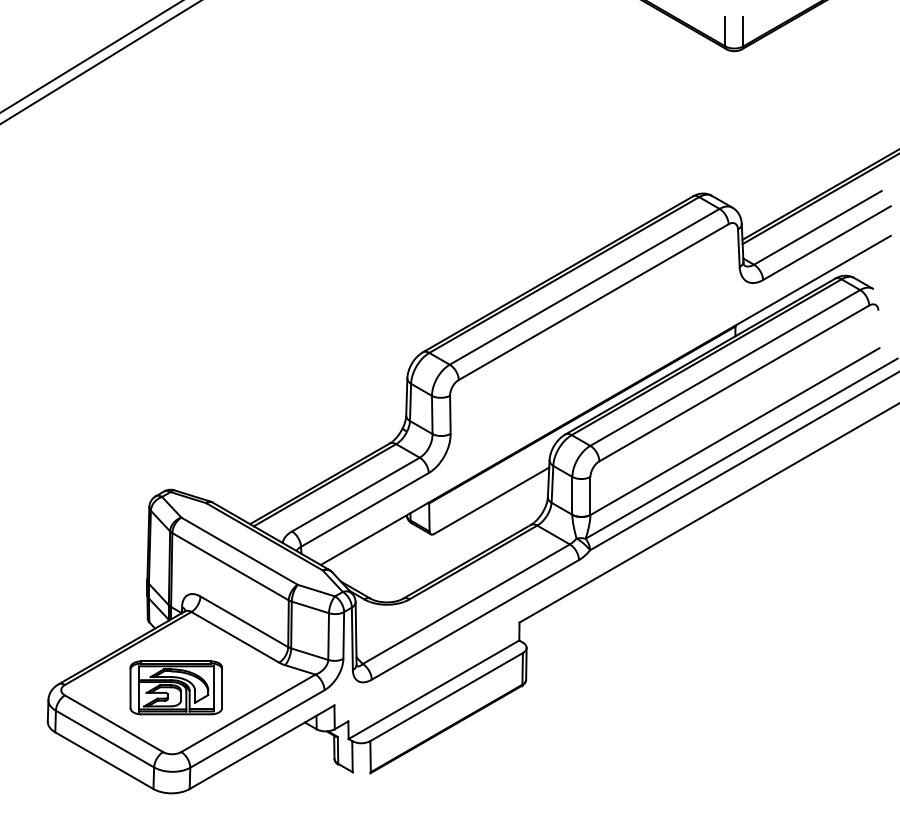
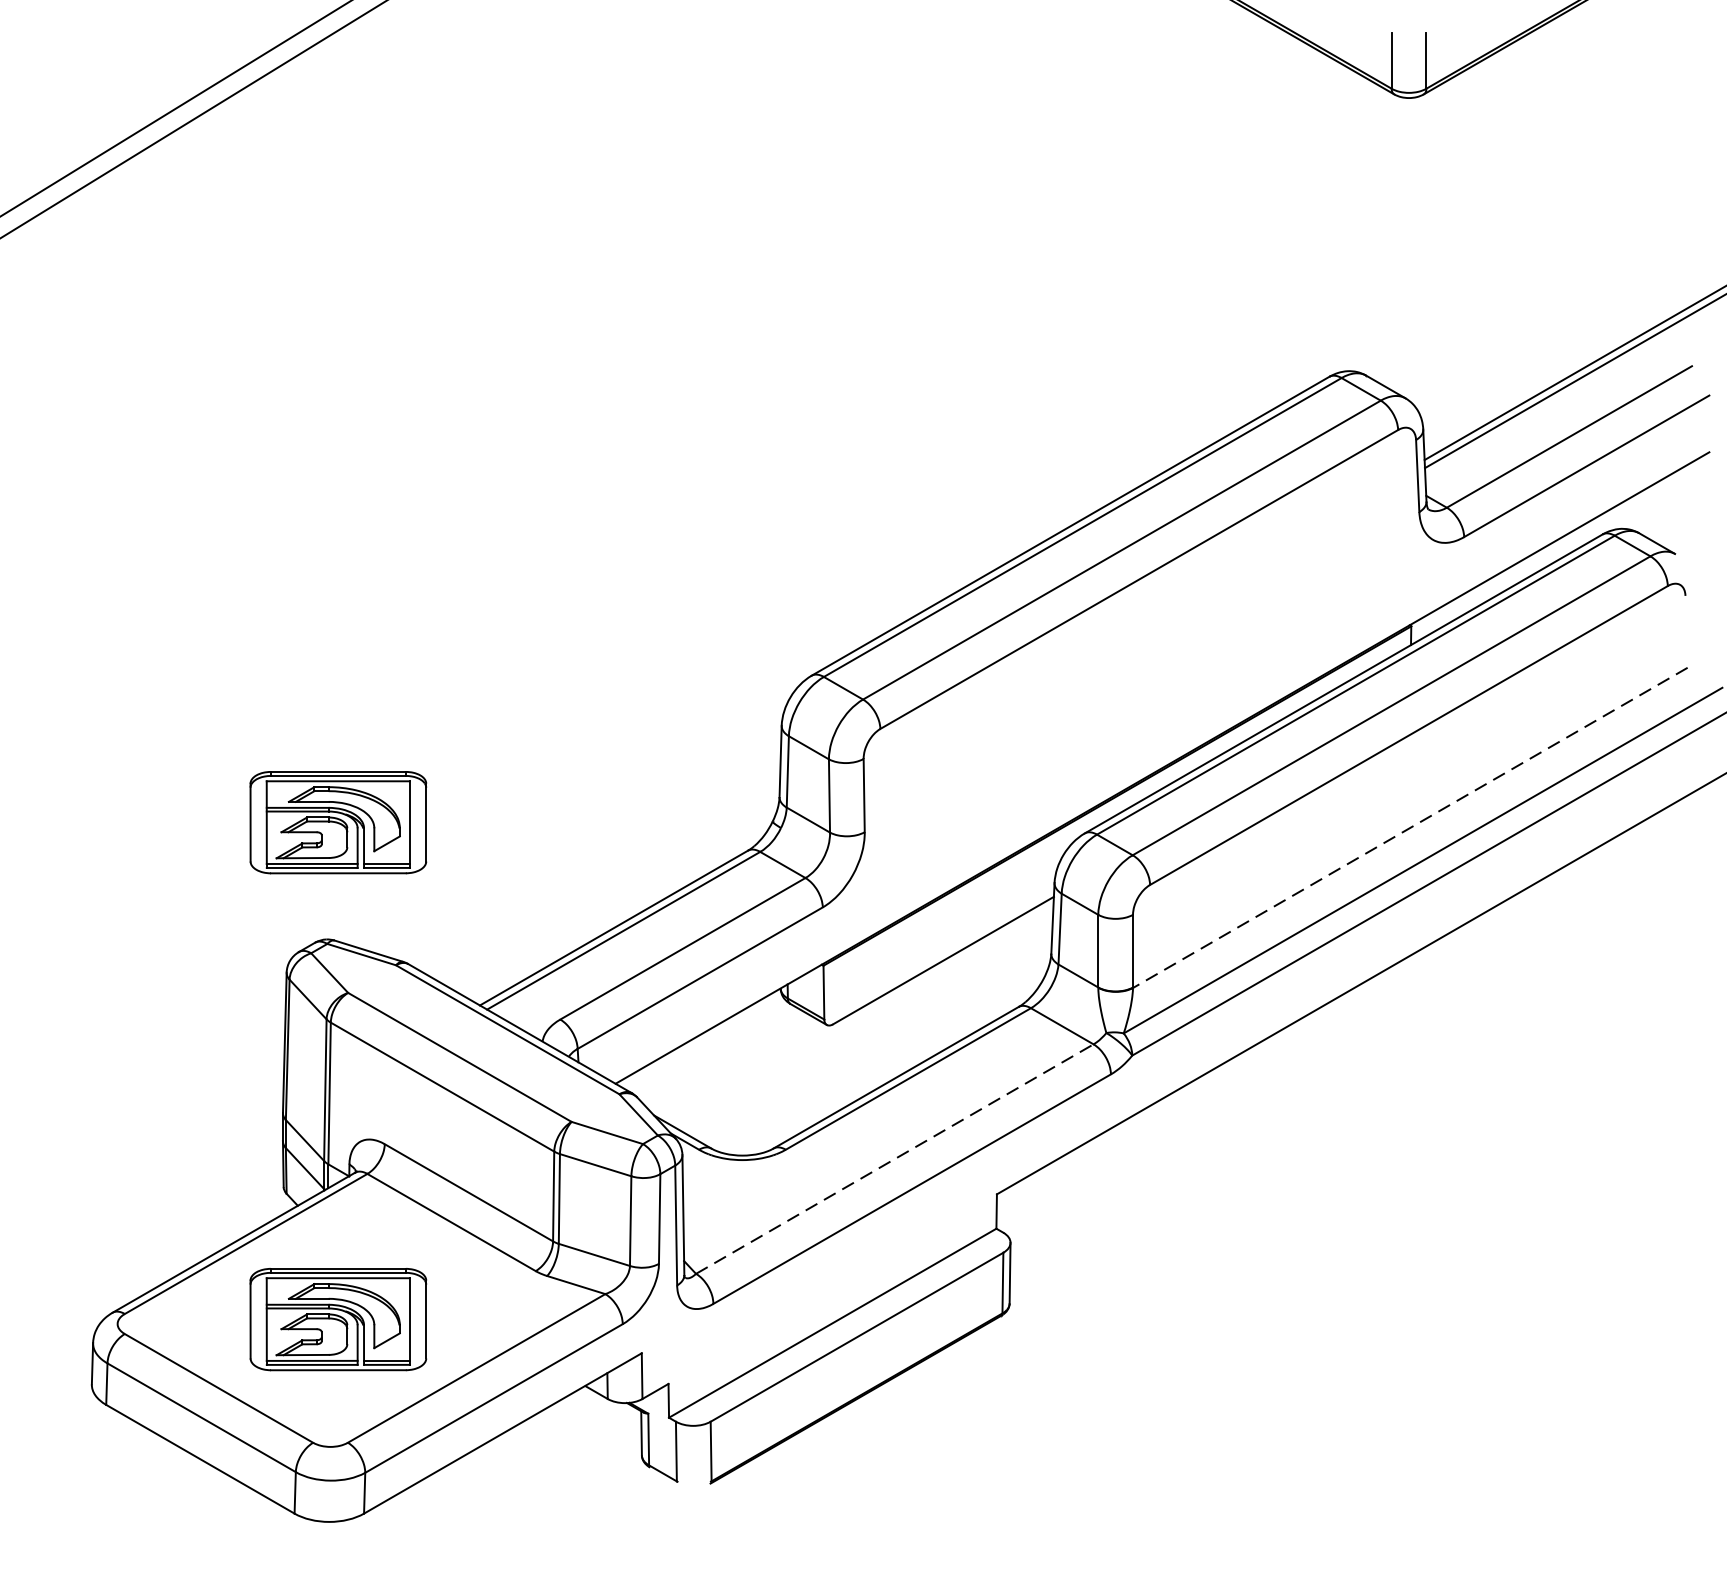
part: (175, 428) -> (336, 821), added
line: (735, 431) -> (1411, 827), solid -> dashed
line: (466, 604) -> (895, 1159), solid -> dashed

